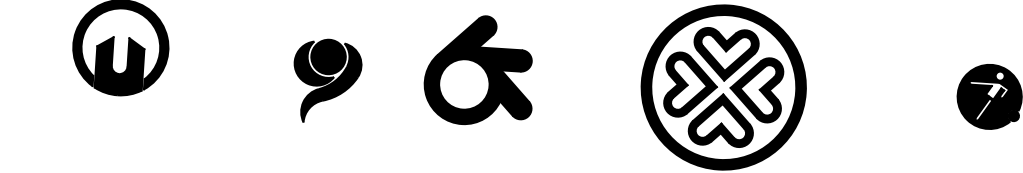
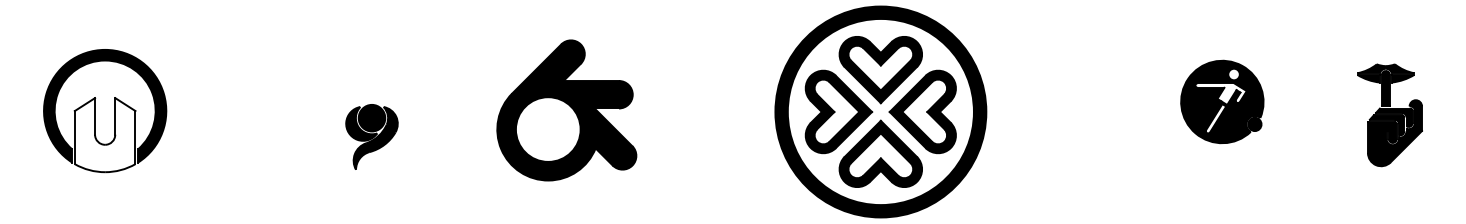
fill: (119, 66) -> (104, 135), removed
part: (326, 80) -> (371, 136), size x0.6

